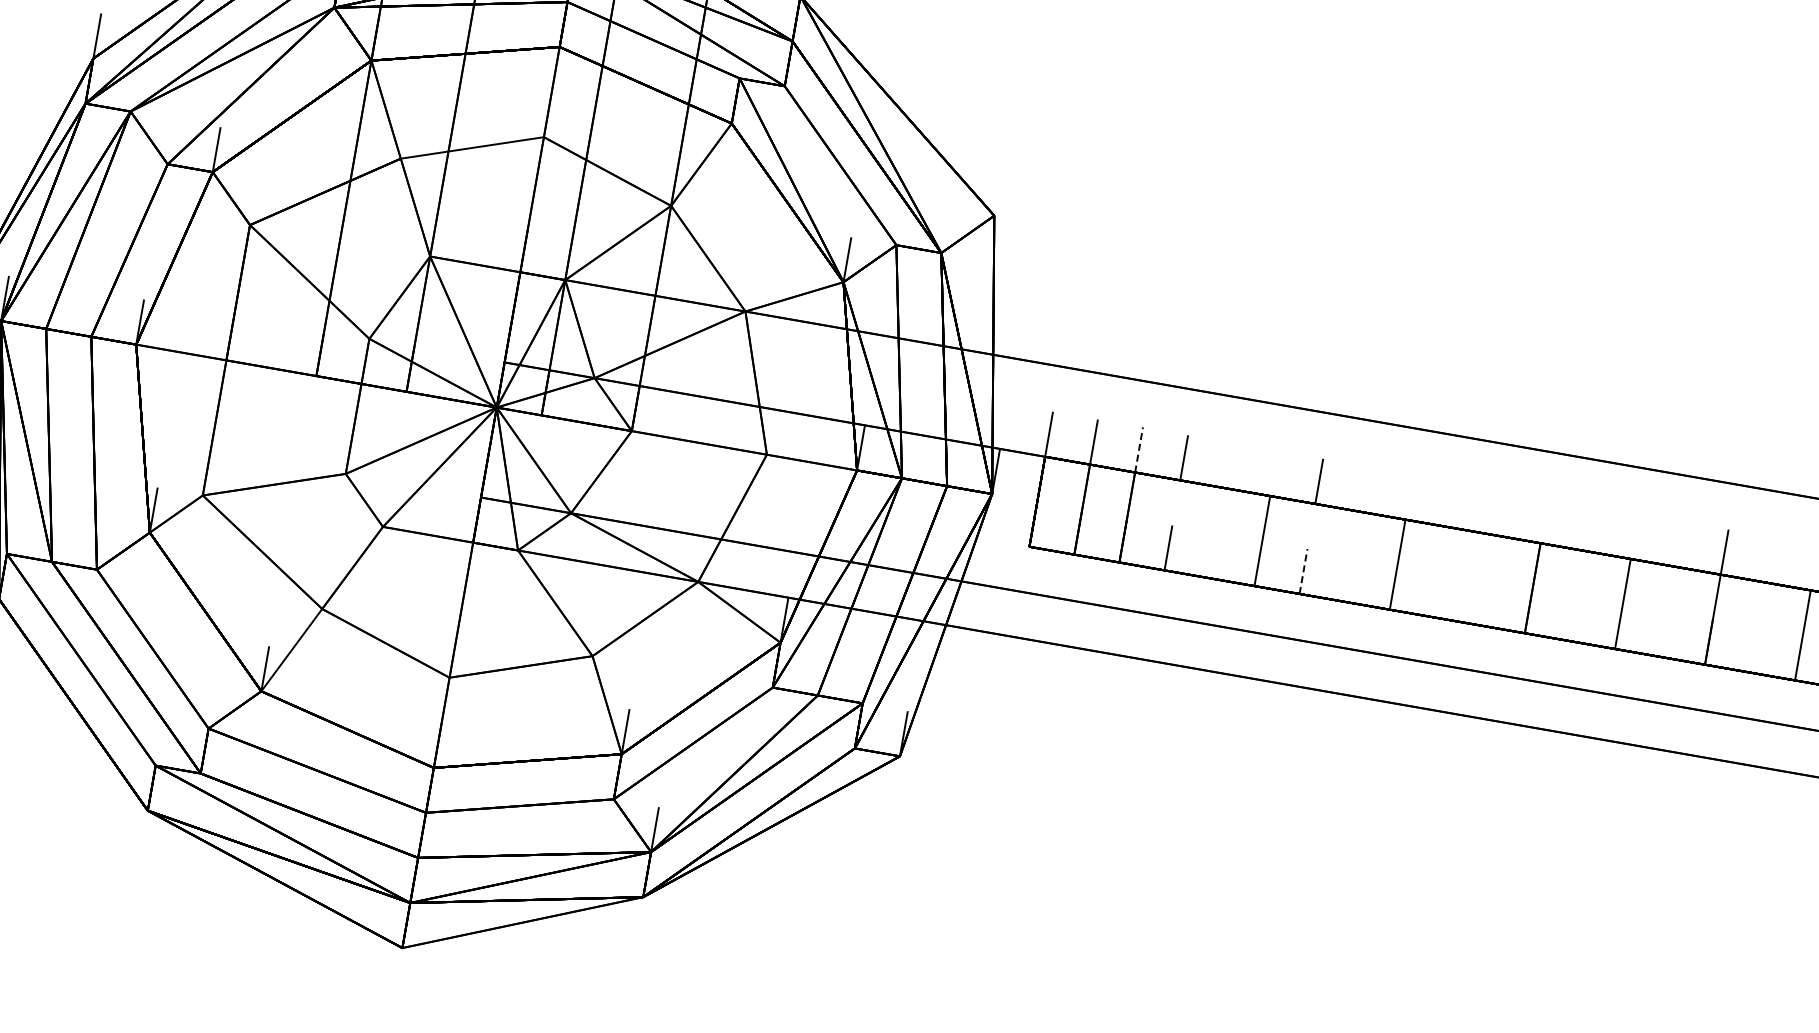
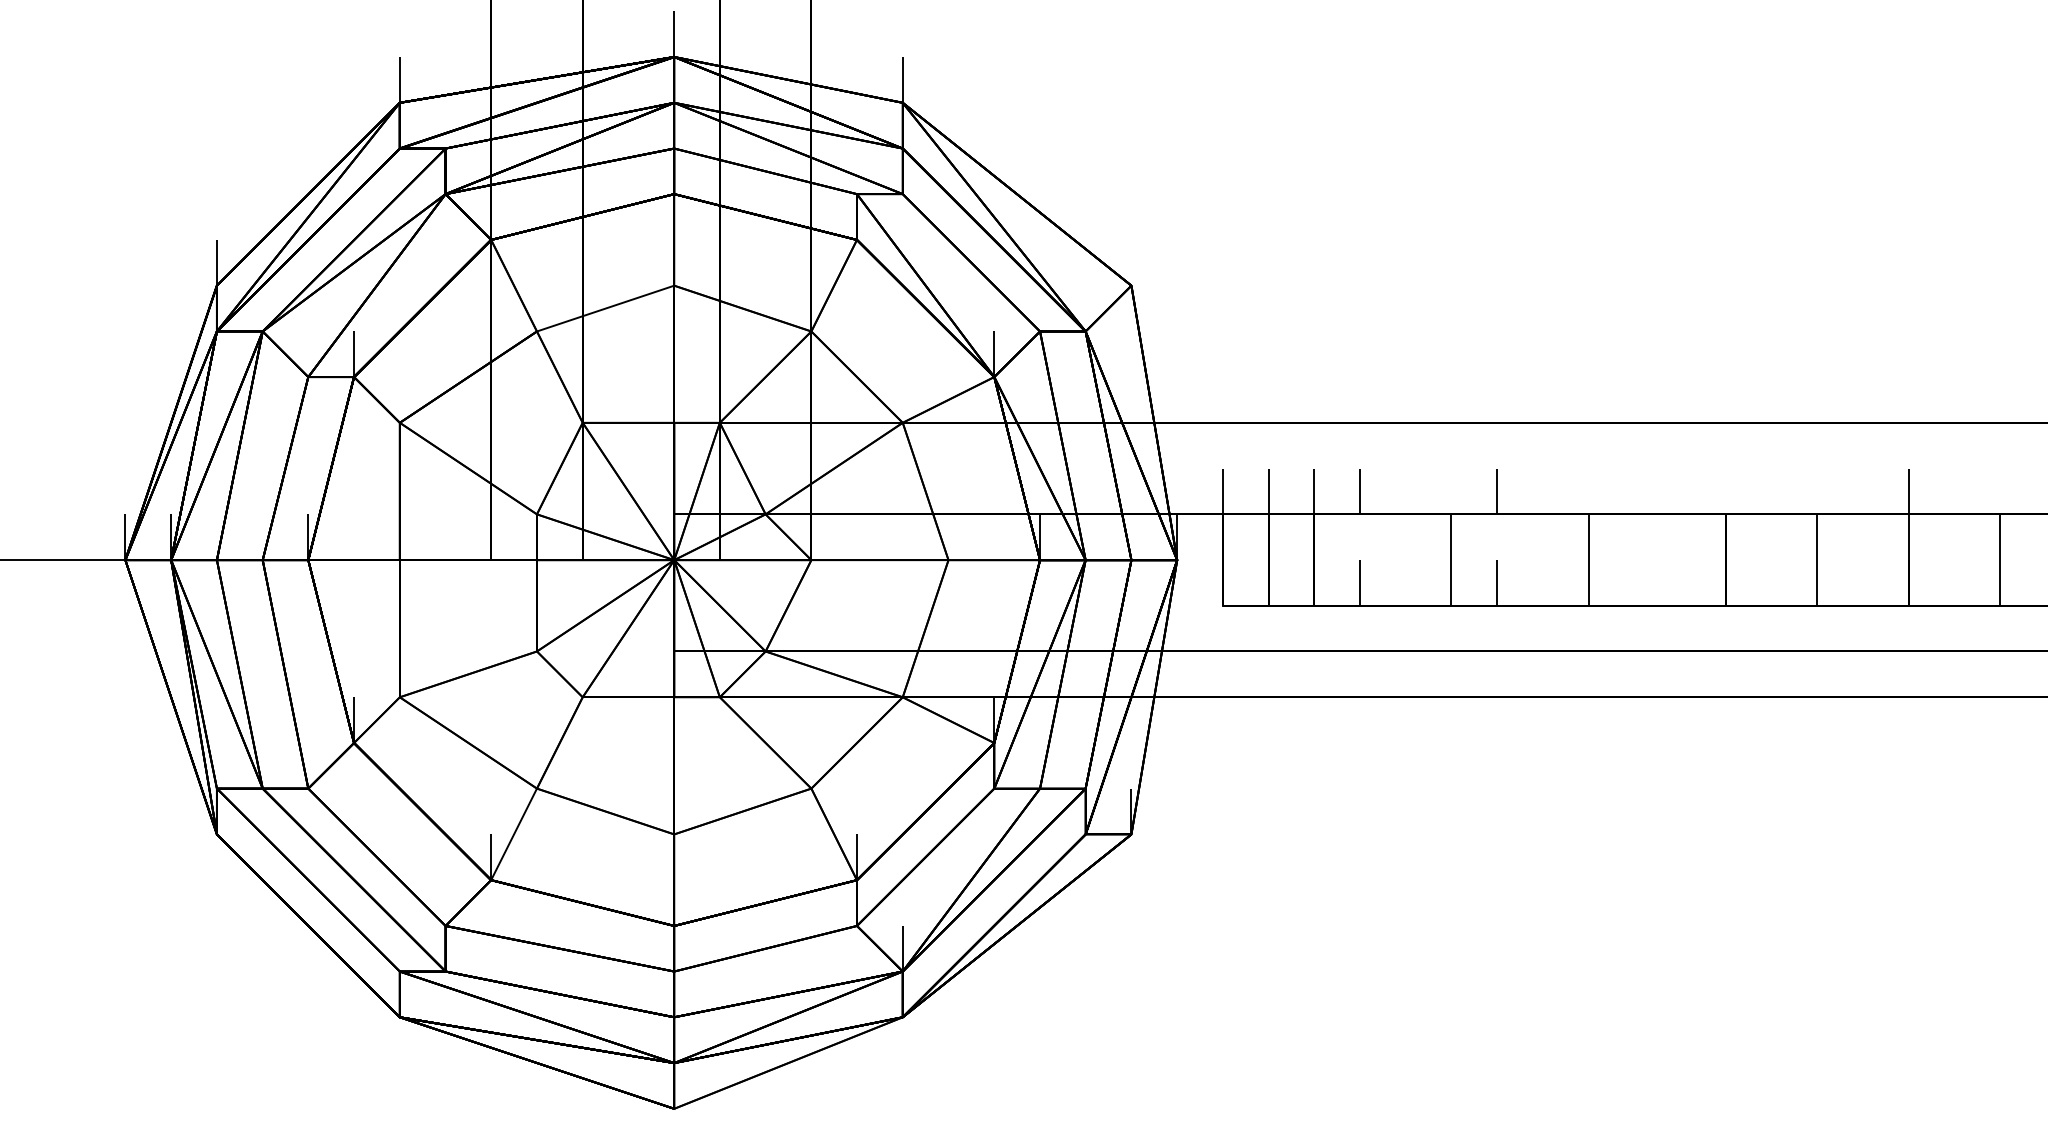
line: (1139, 450) -> (1314, 491), dashed -> solid
line: (1303, 571) -> (1497, 582), dashed -> solid

